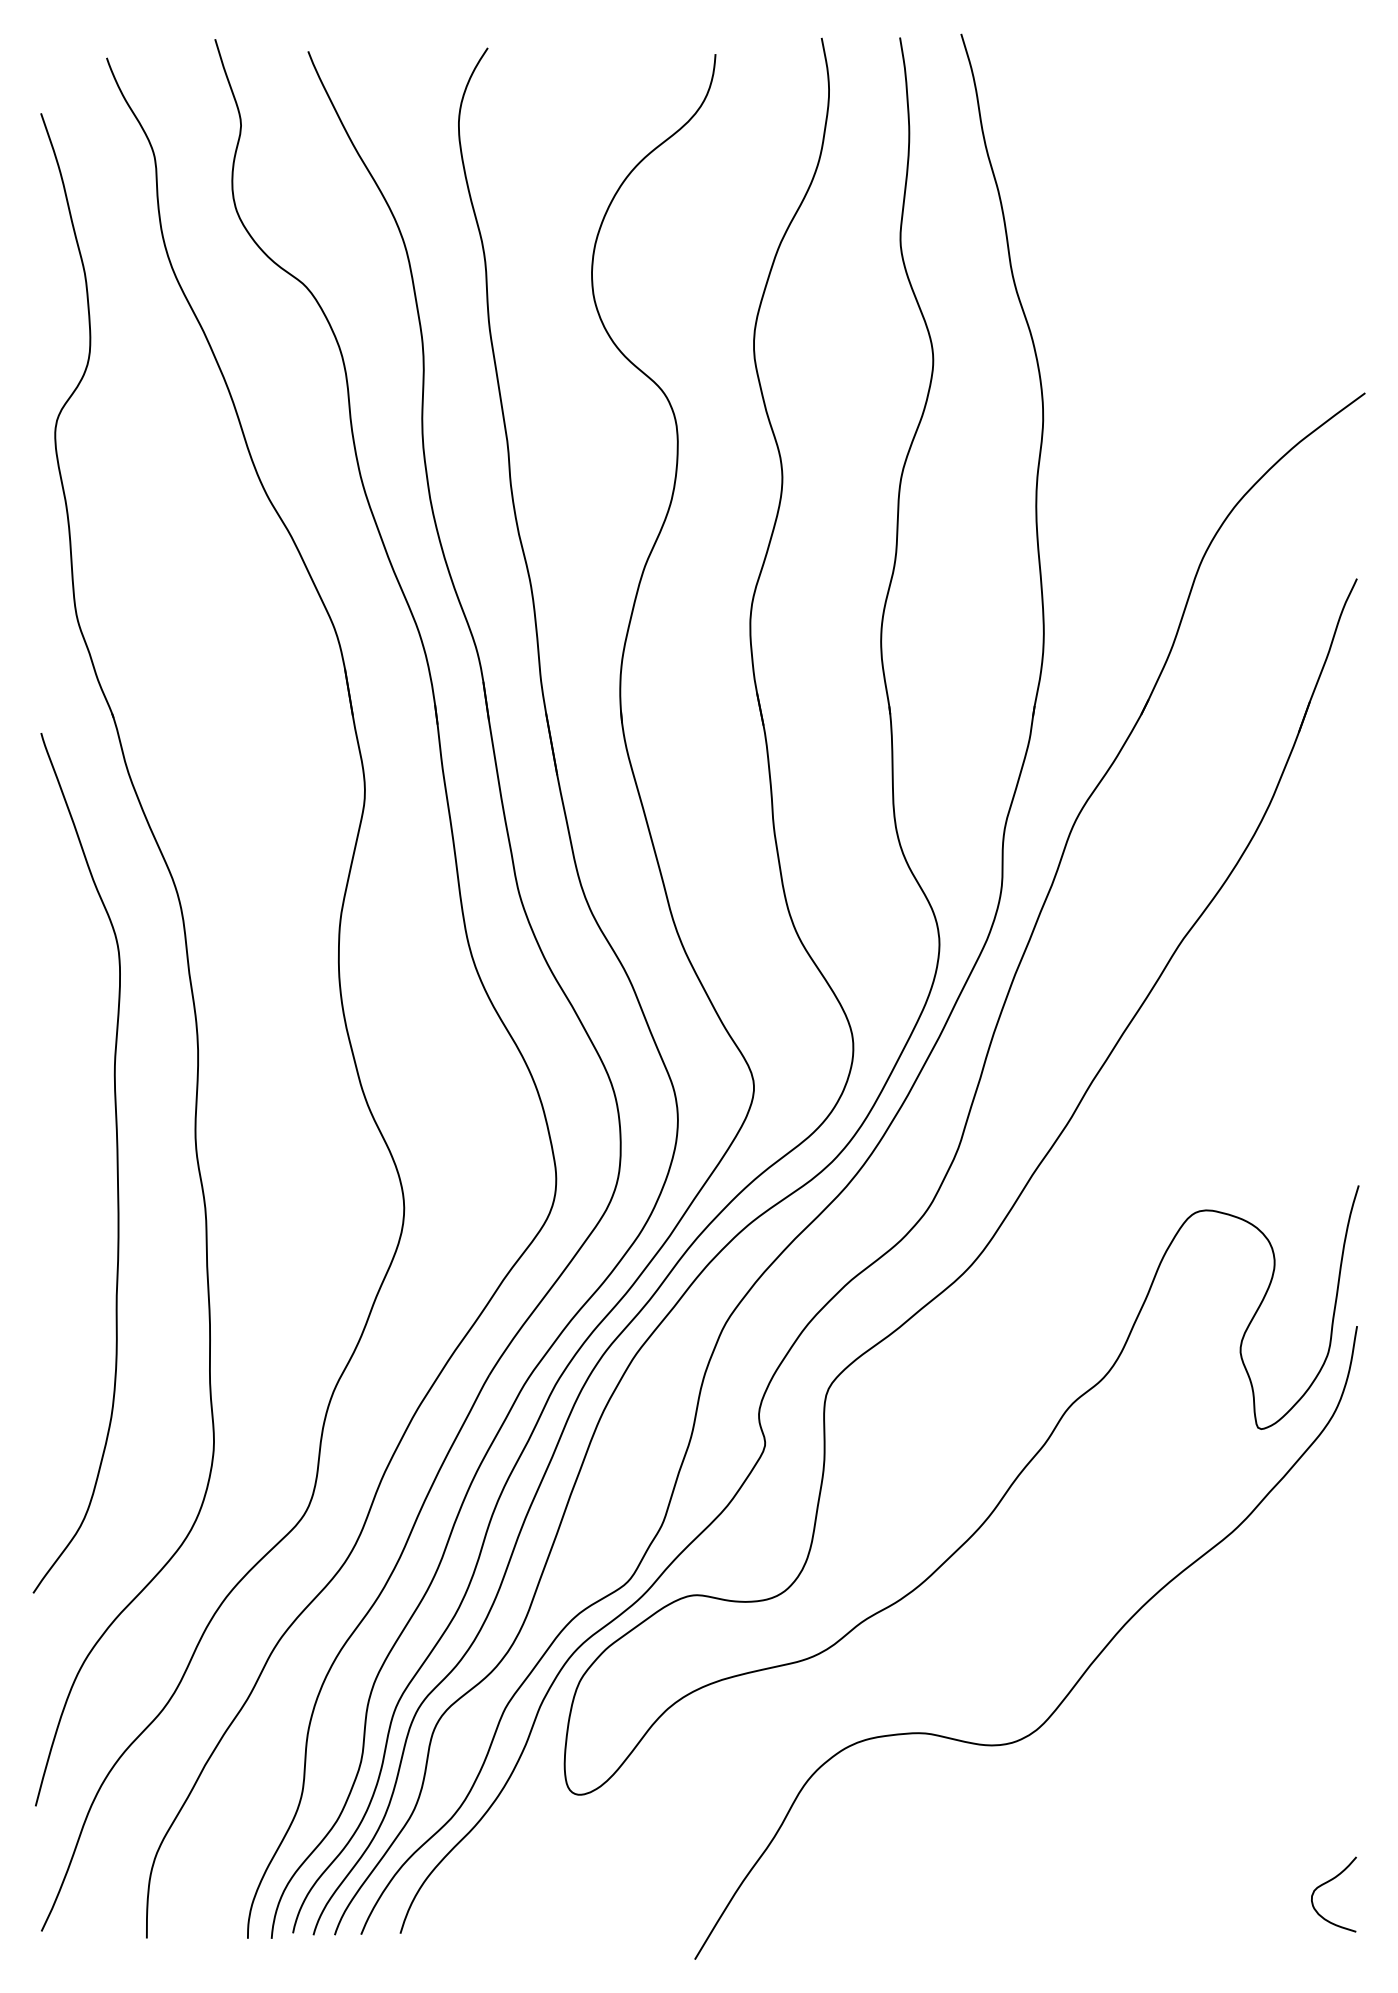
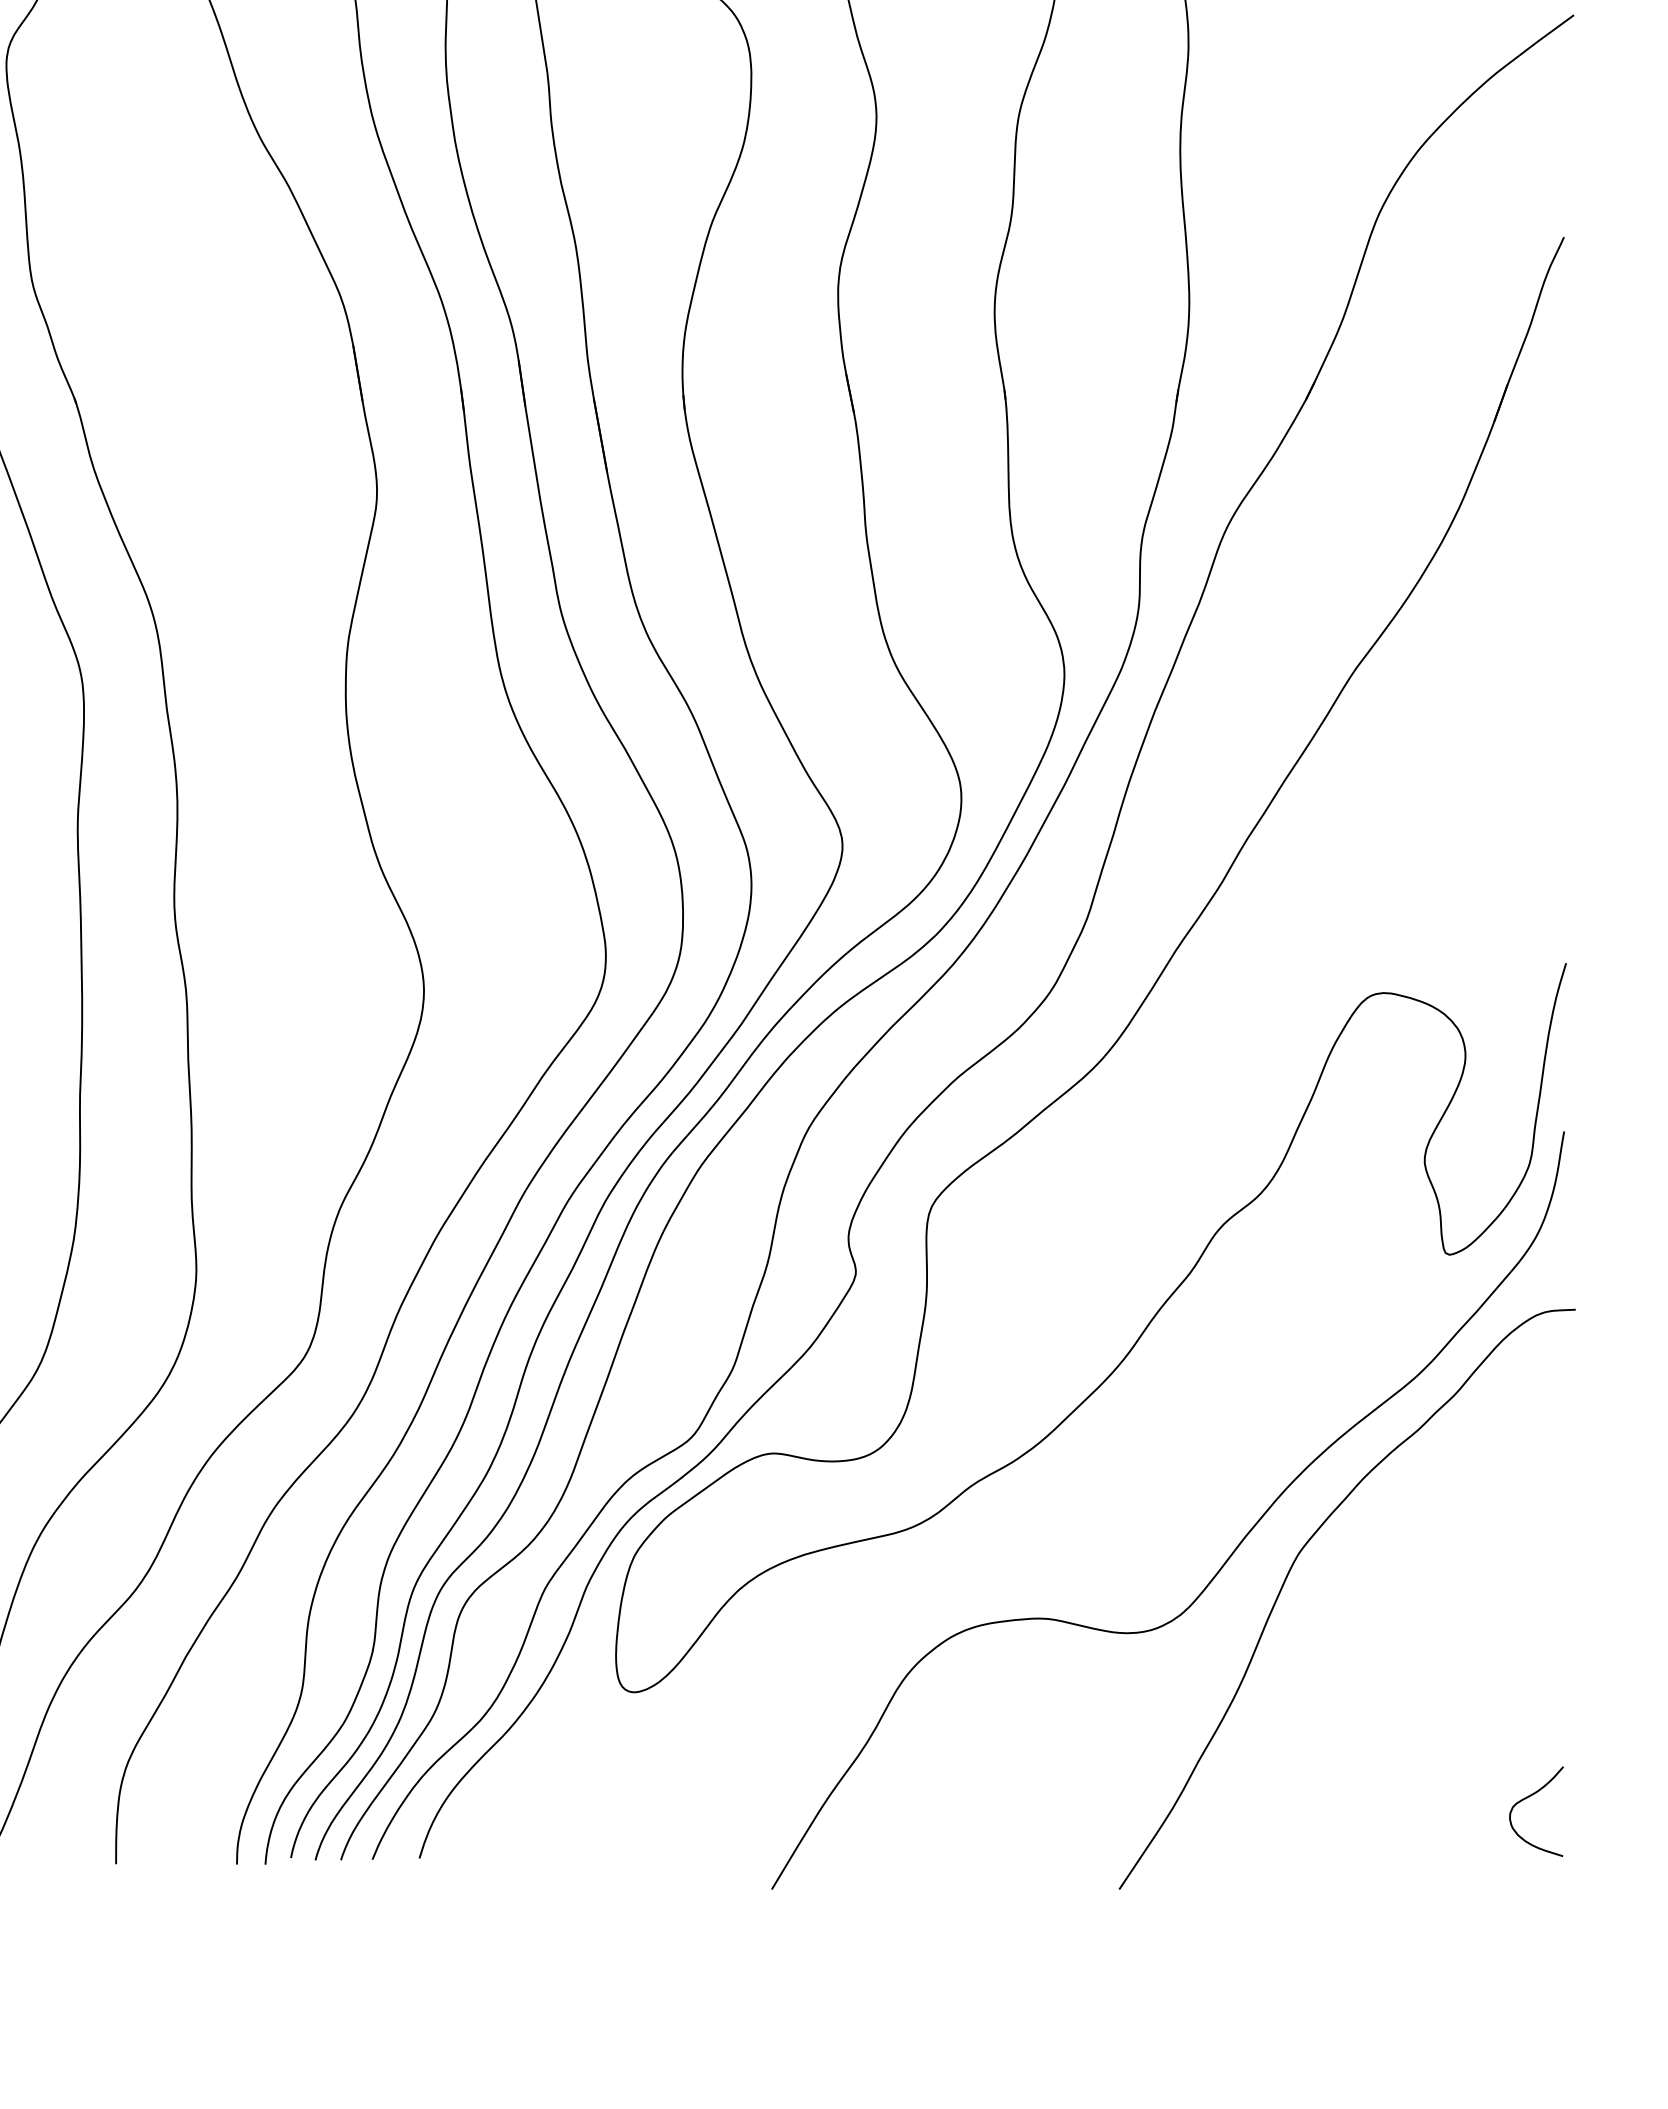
curve: (1129, 1692) -> (1291, 1569), added

